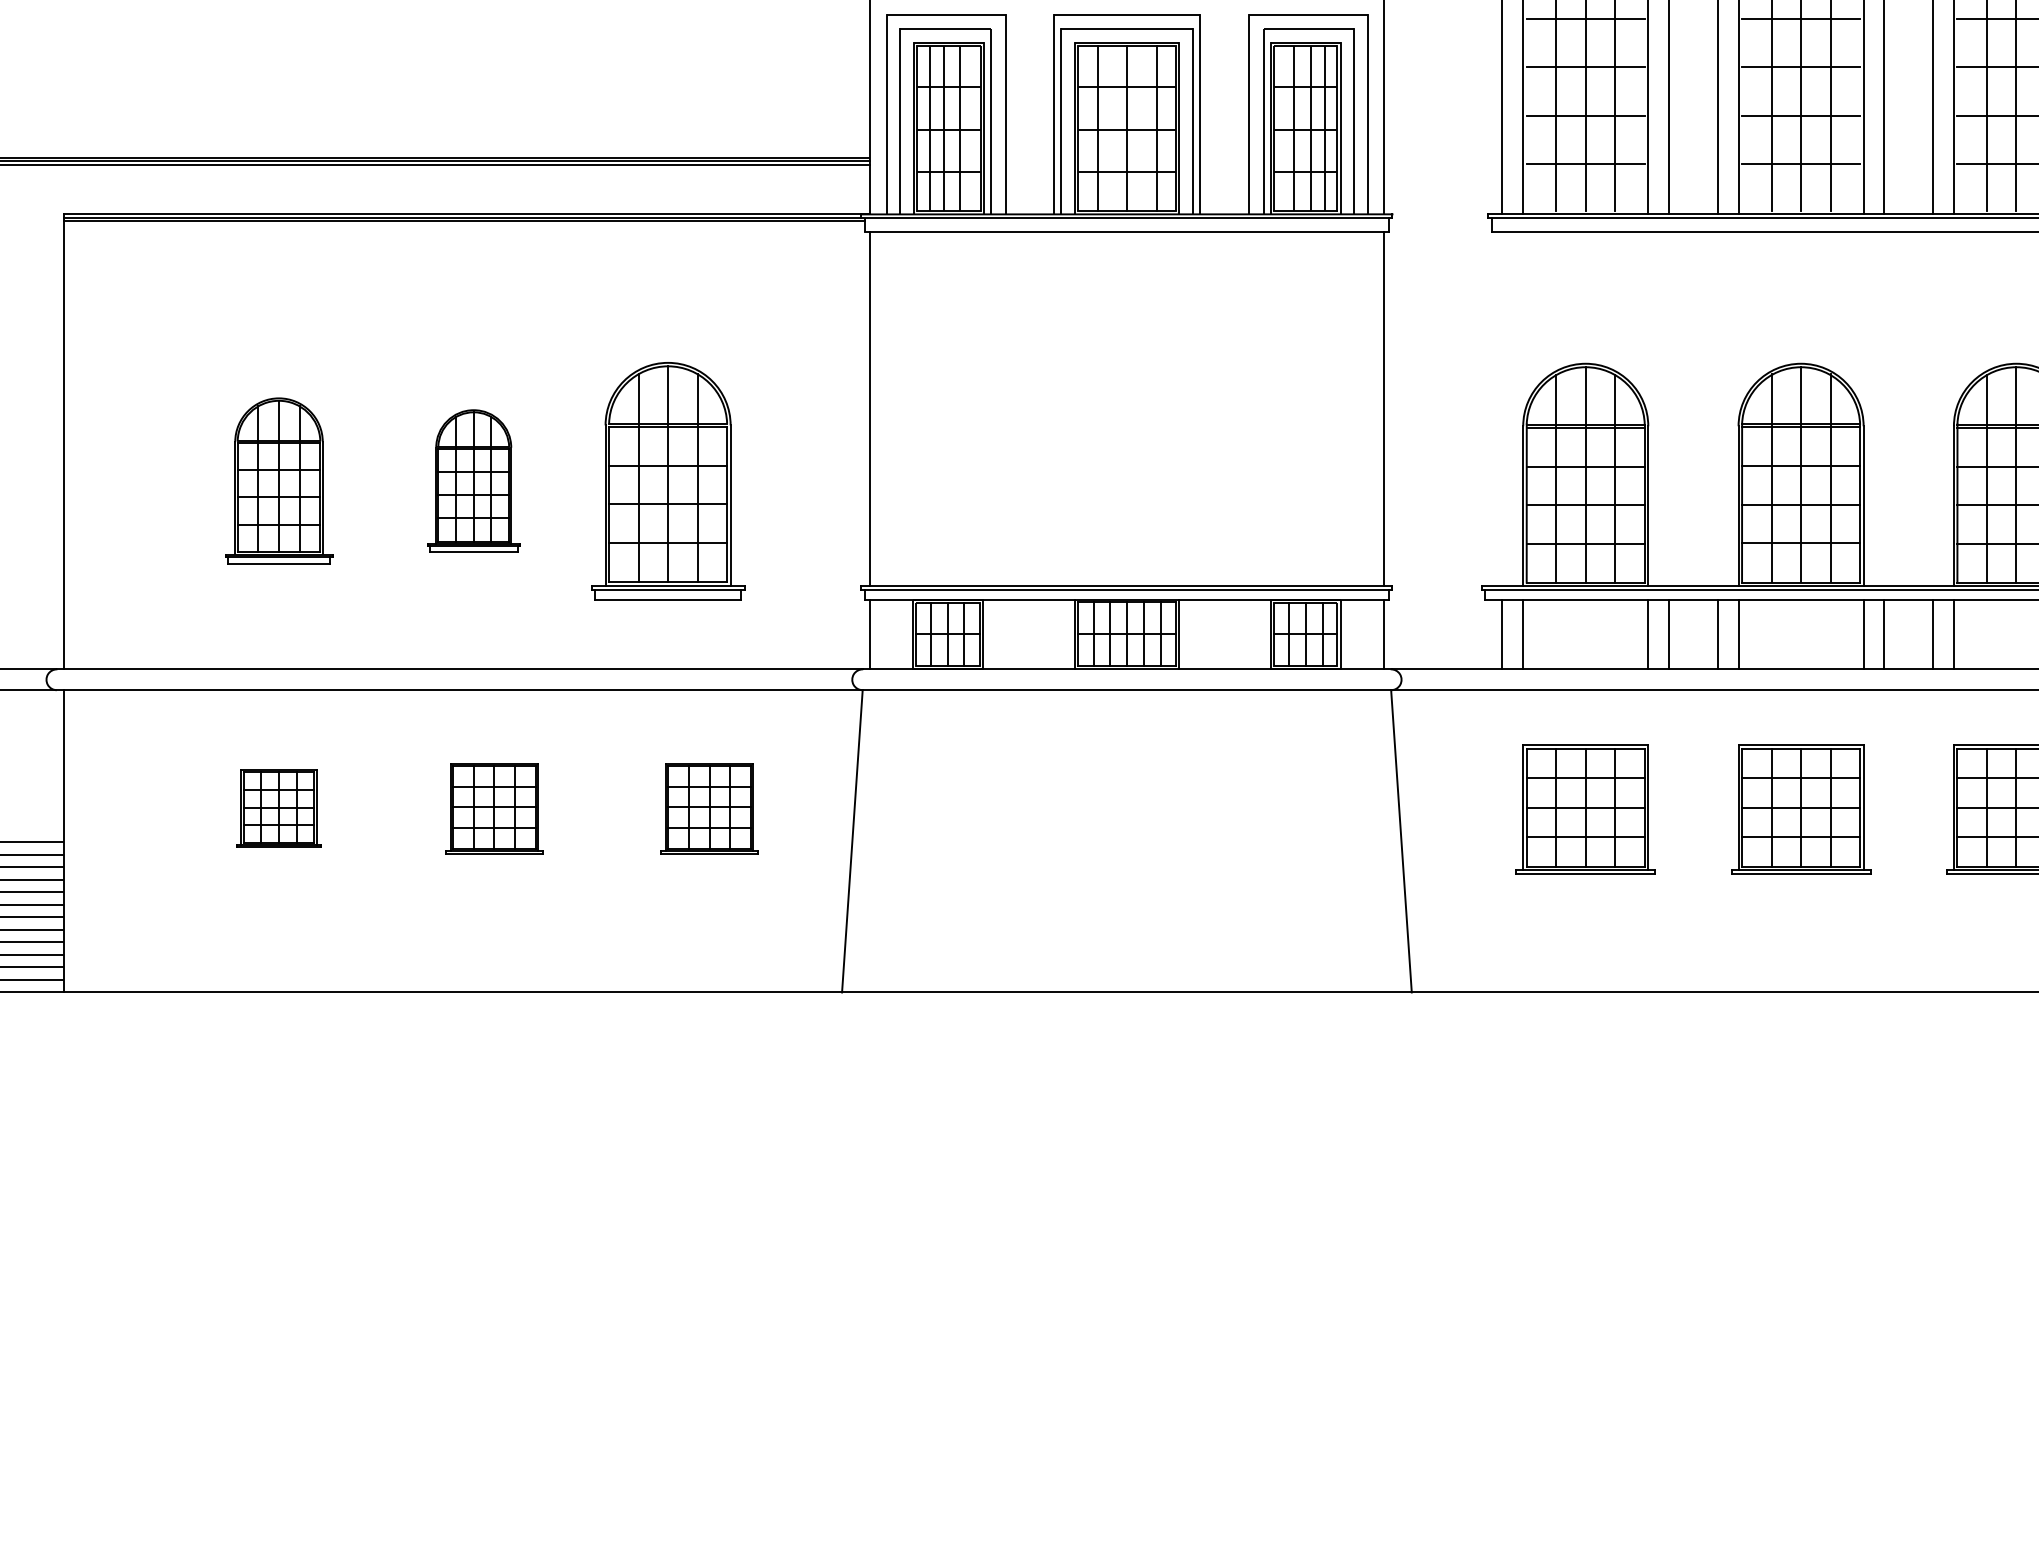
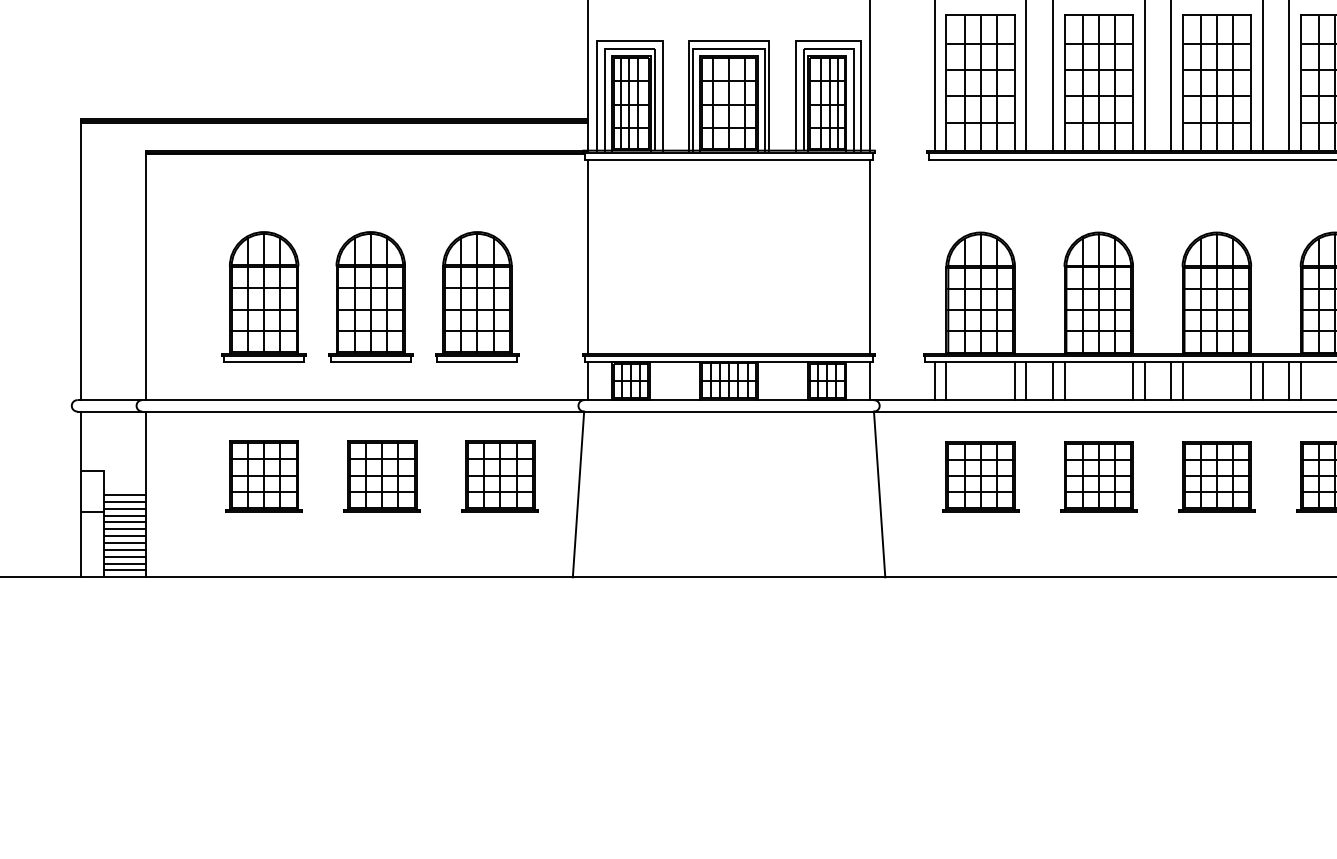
part: (277, 480) -> (263, 296), size x1.43
part: (473, 480) -> (370, 296), size x1.67
part: (277, 808) -> (263, 476), size x1.67
part: (493, 808) -> (381, 476), size x1.43
part: (708, 808) -> (499, 476), size x1.43

